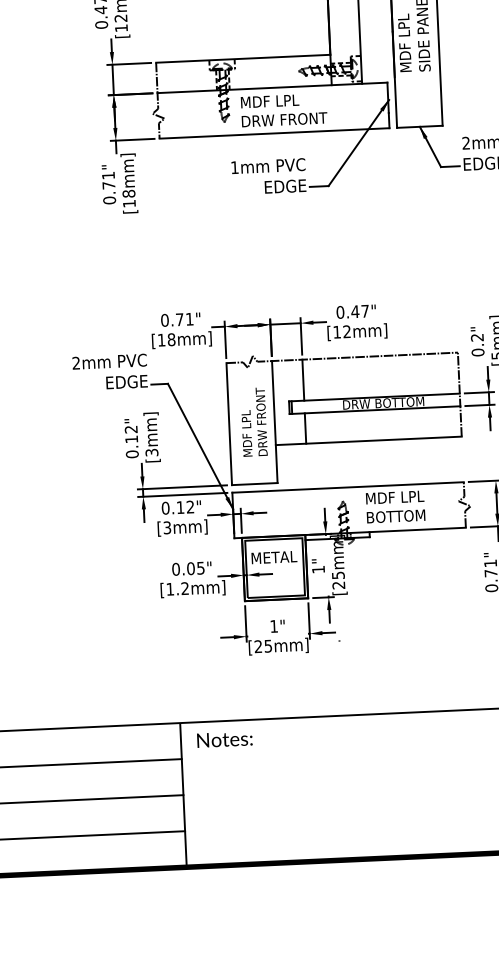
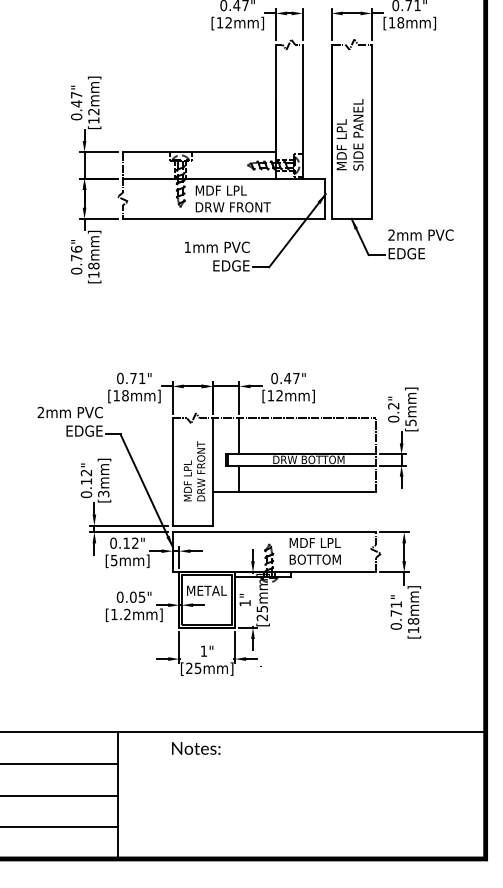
text: (108, 174) -> (76, 248), 0.71" -> 0.76"
text: (167, 526) -> (114, 559), [3mm] -> [5mm]
text: (225, 739) -> (196, 748), moved

